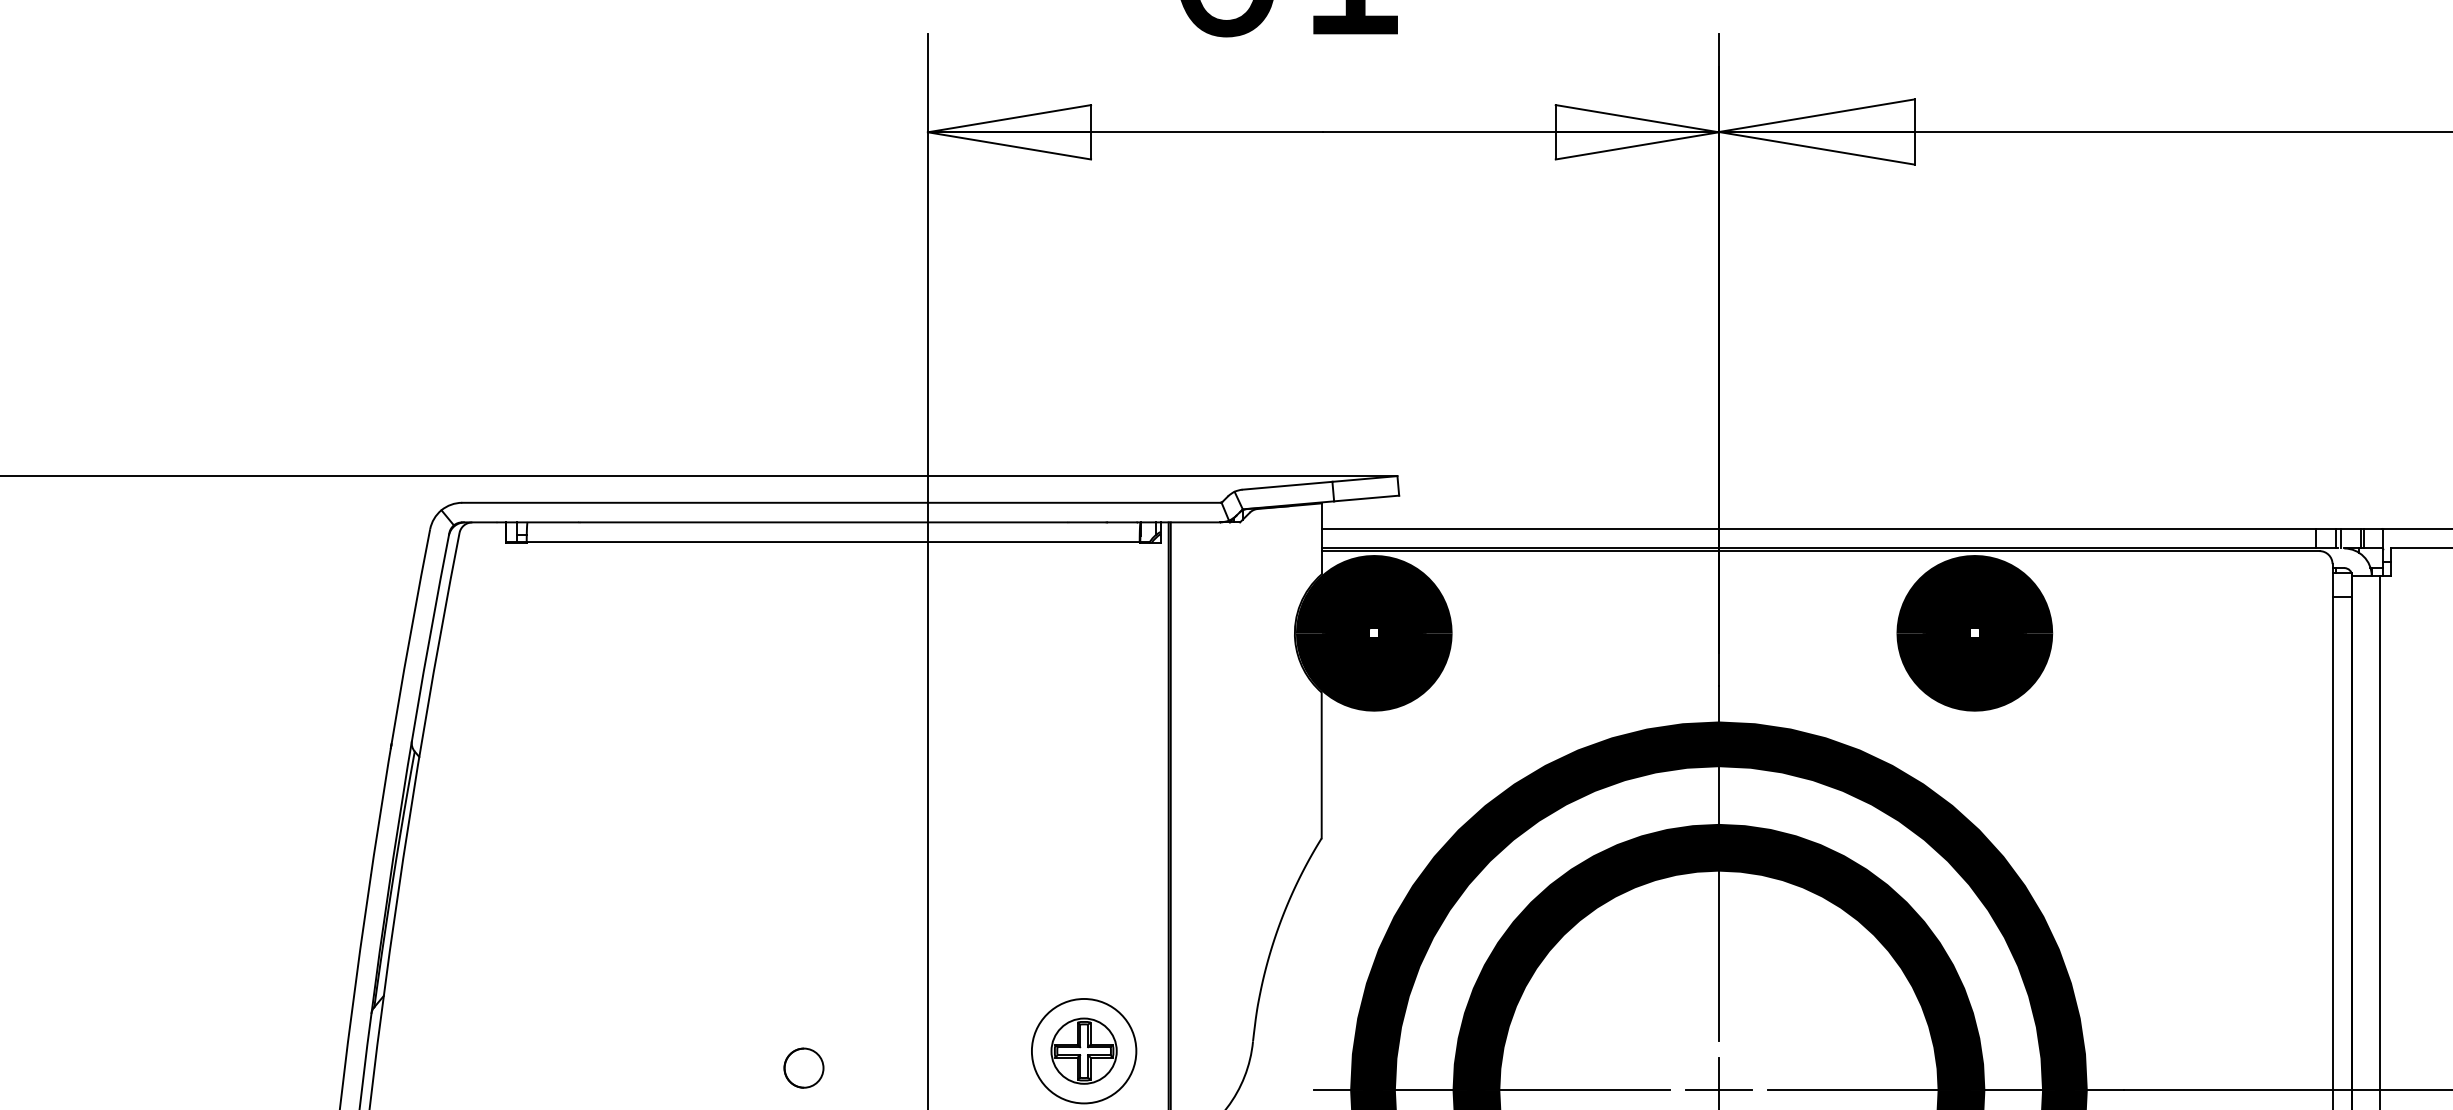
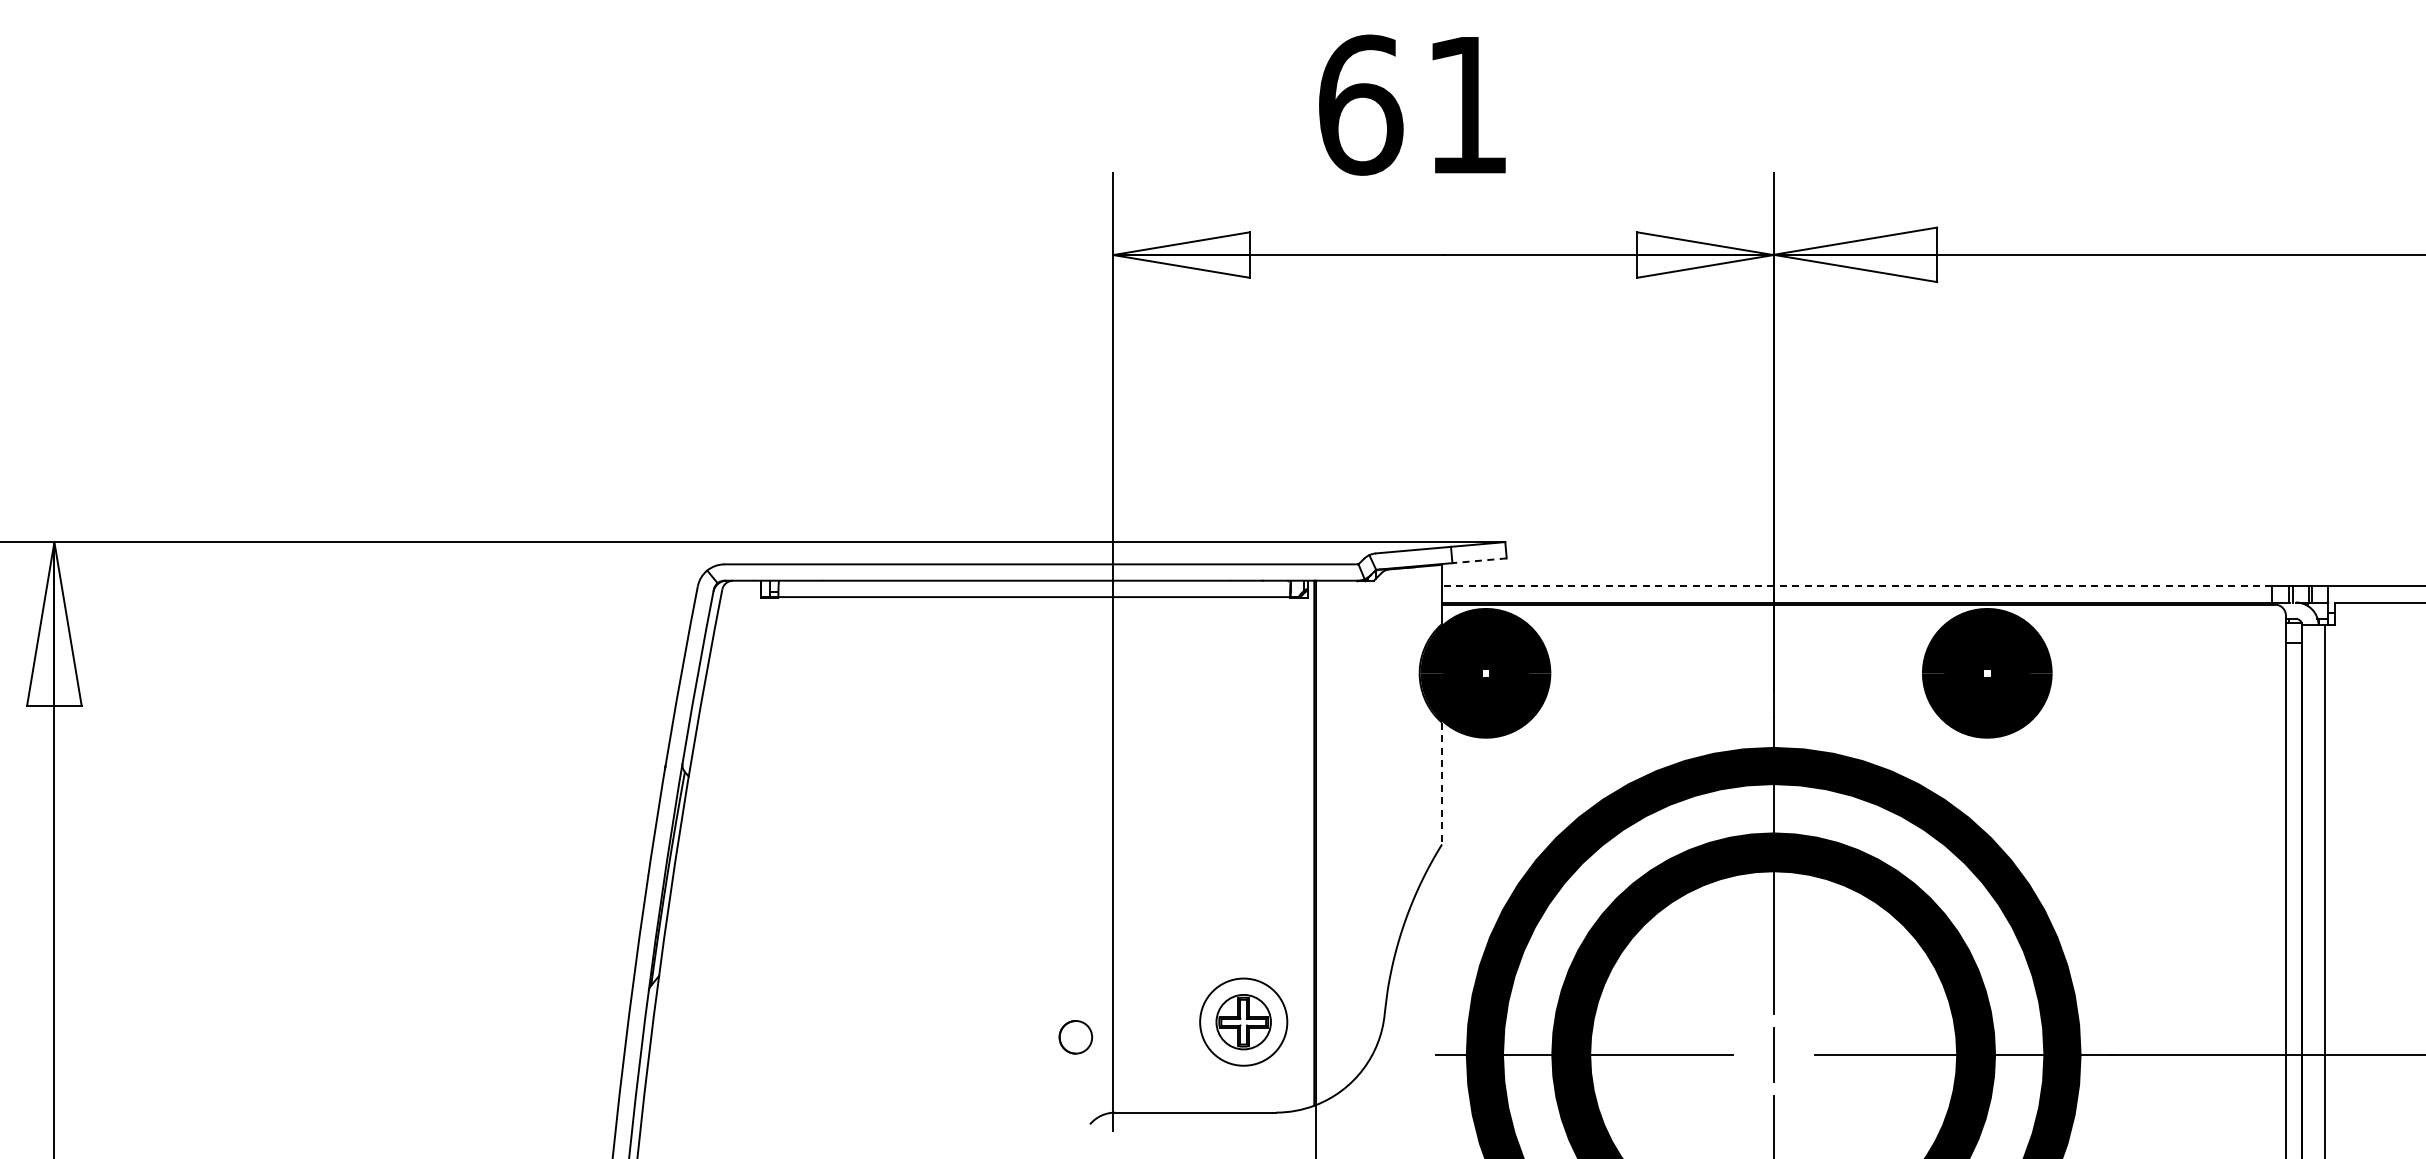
line: (1366, 498) -> (1479, 560), solid -> dashed
line: (1818, 529) -> (1856, 586), solid -> dashed
line: (1322, 765) -> (1442, 783), solid -> dashed
part: (803, 1068) -> (1075, 1037), moved
line: (1718, 1089) -> (1773, 1054), removed

